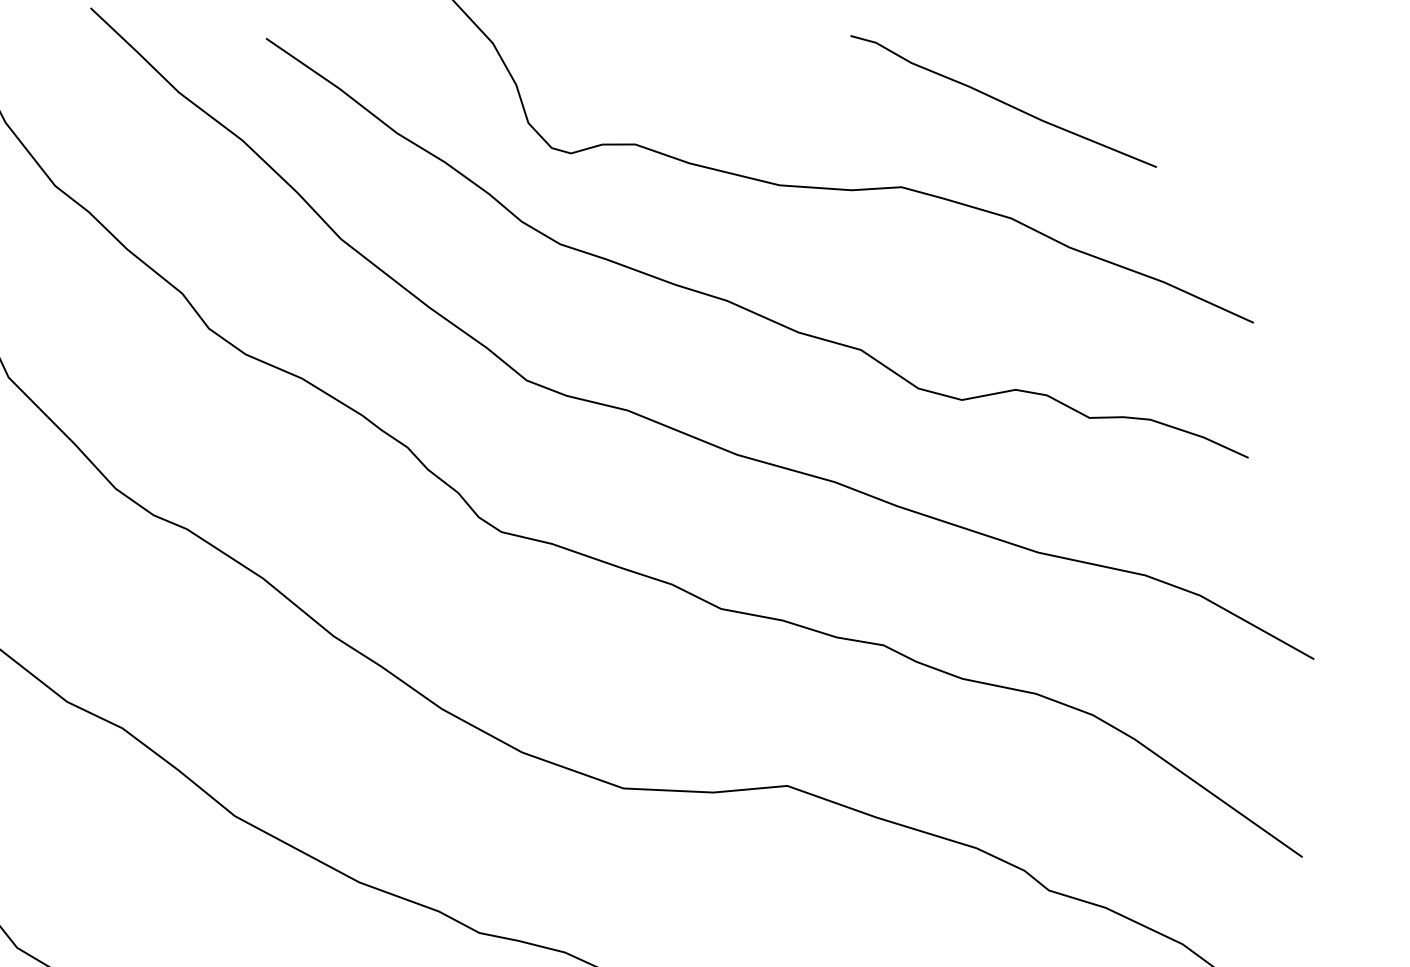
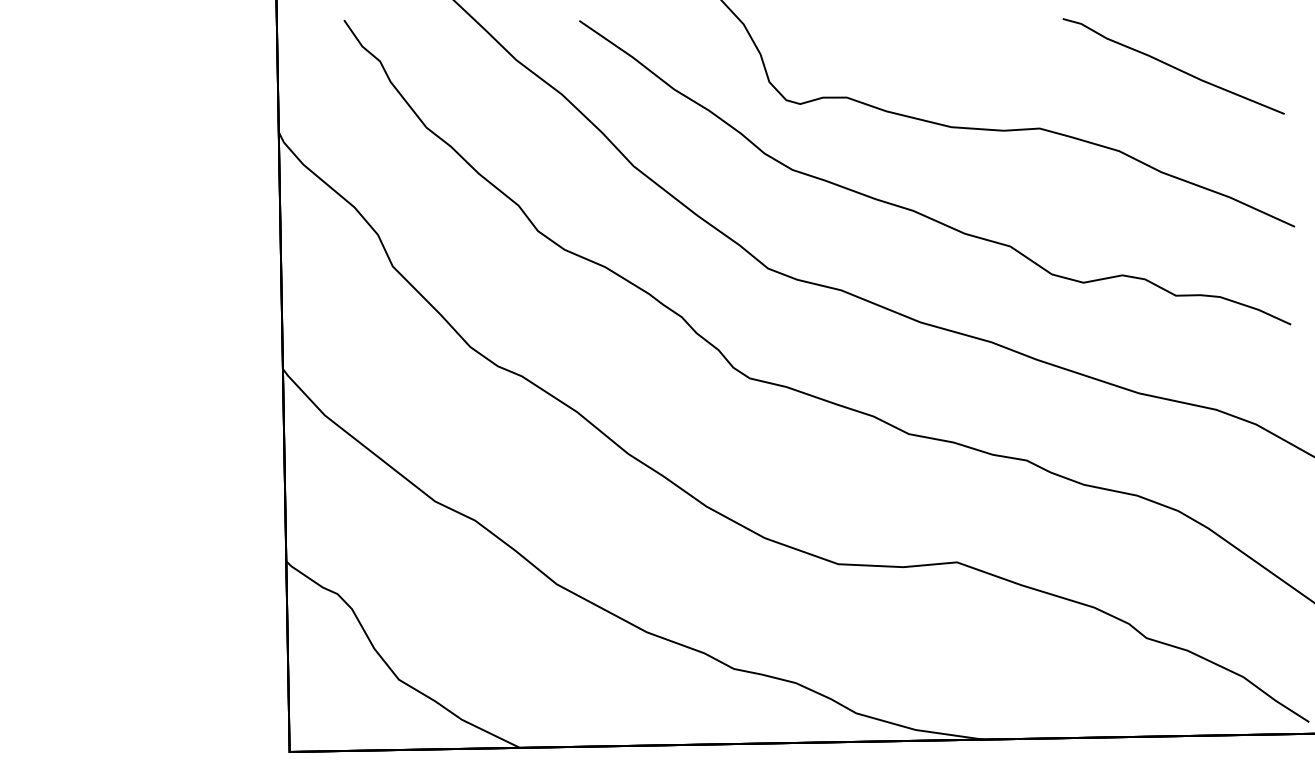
curve: (1003, 101) -> (1173, 66), moved

